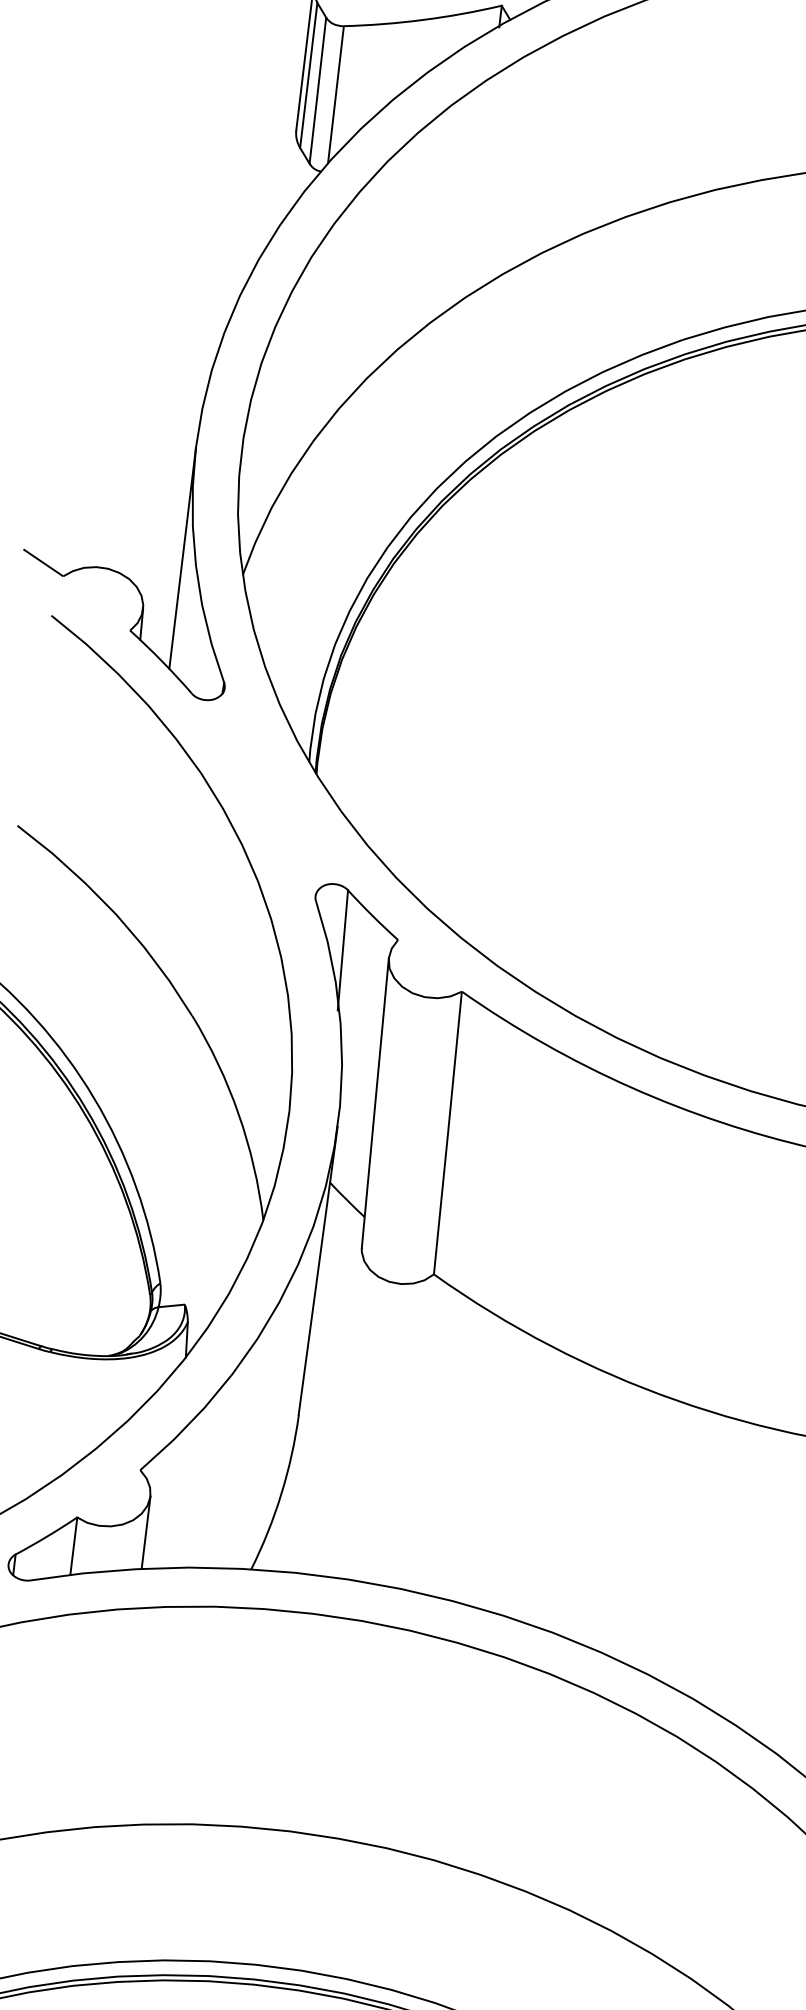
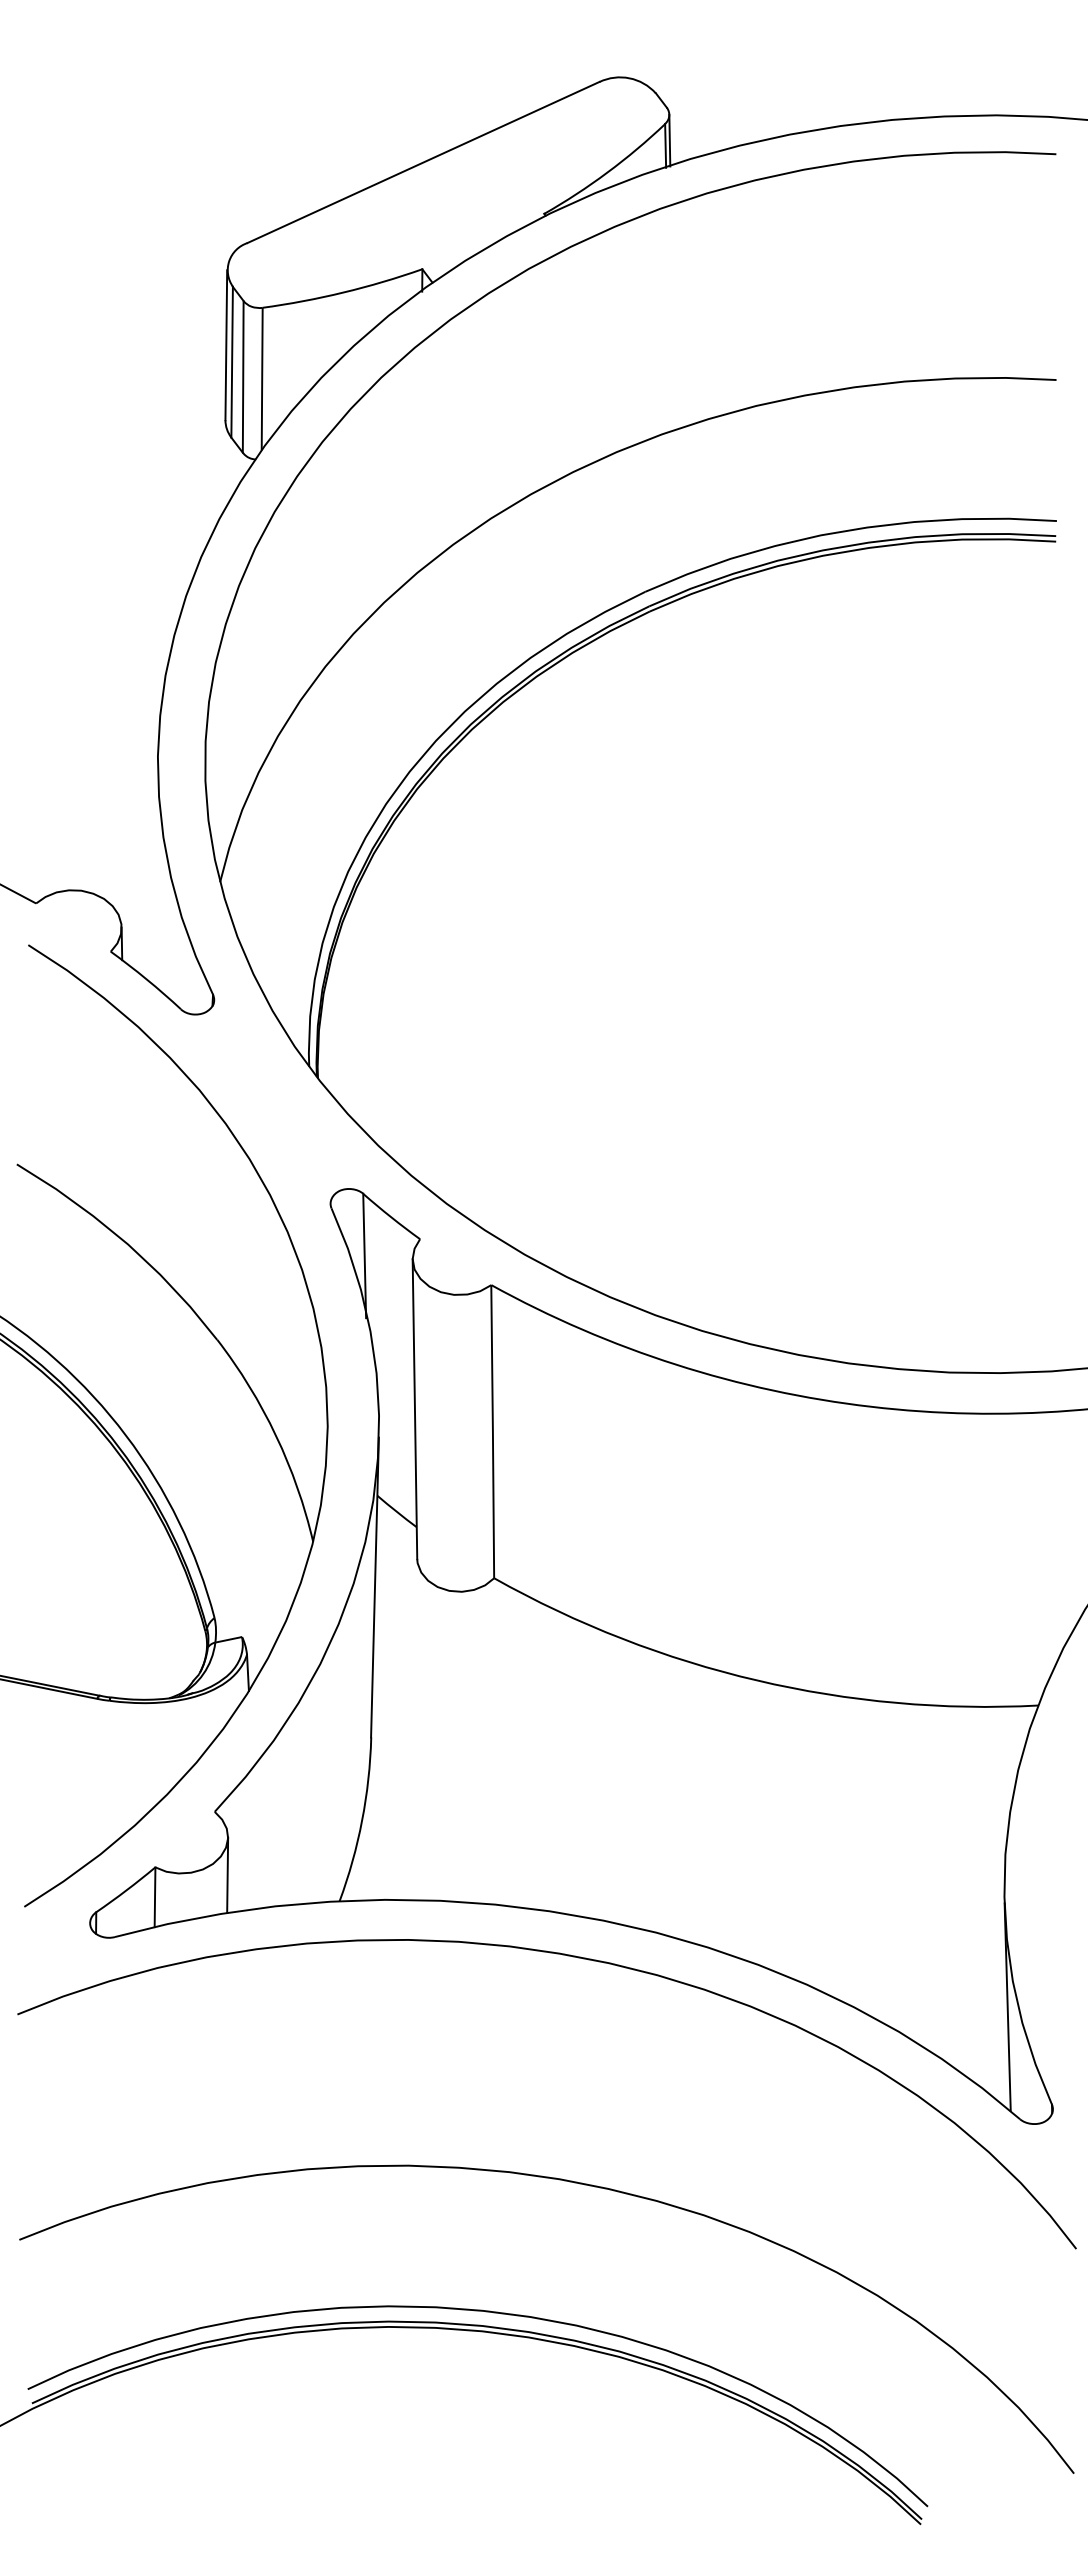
line: (182, 558) -> (156, 871), removed

